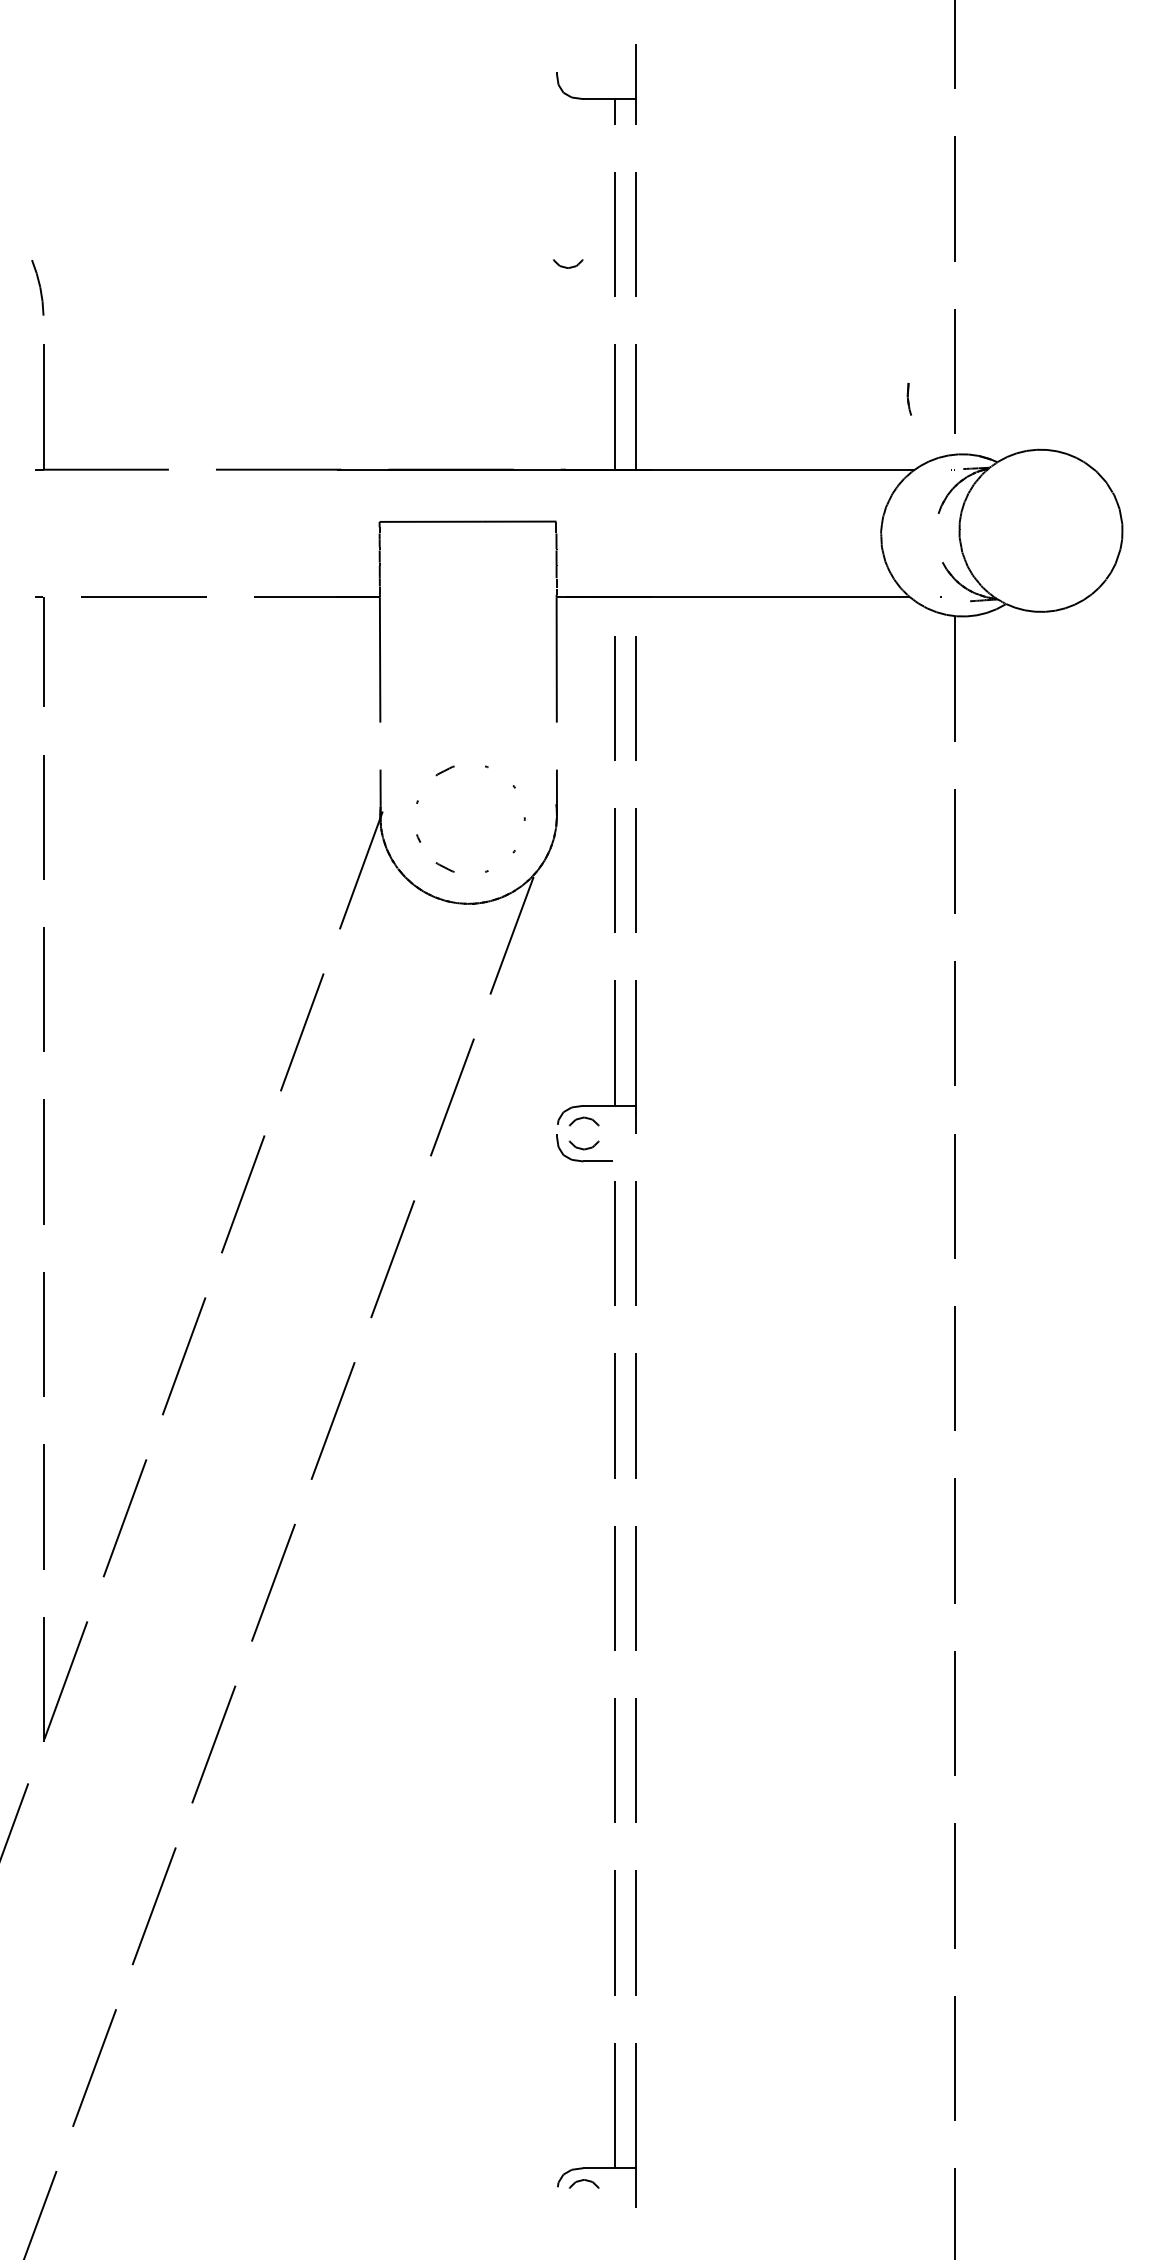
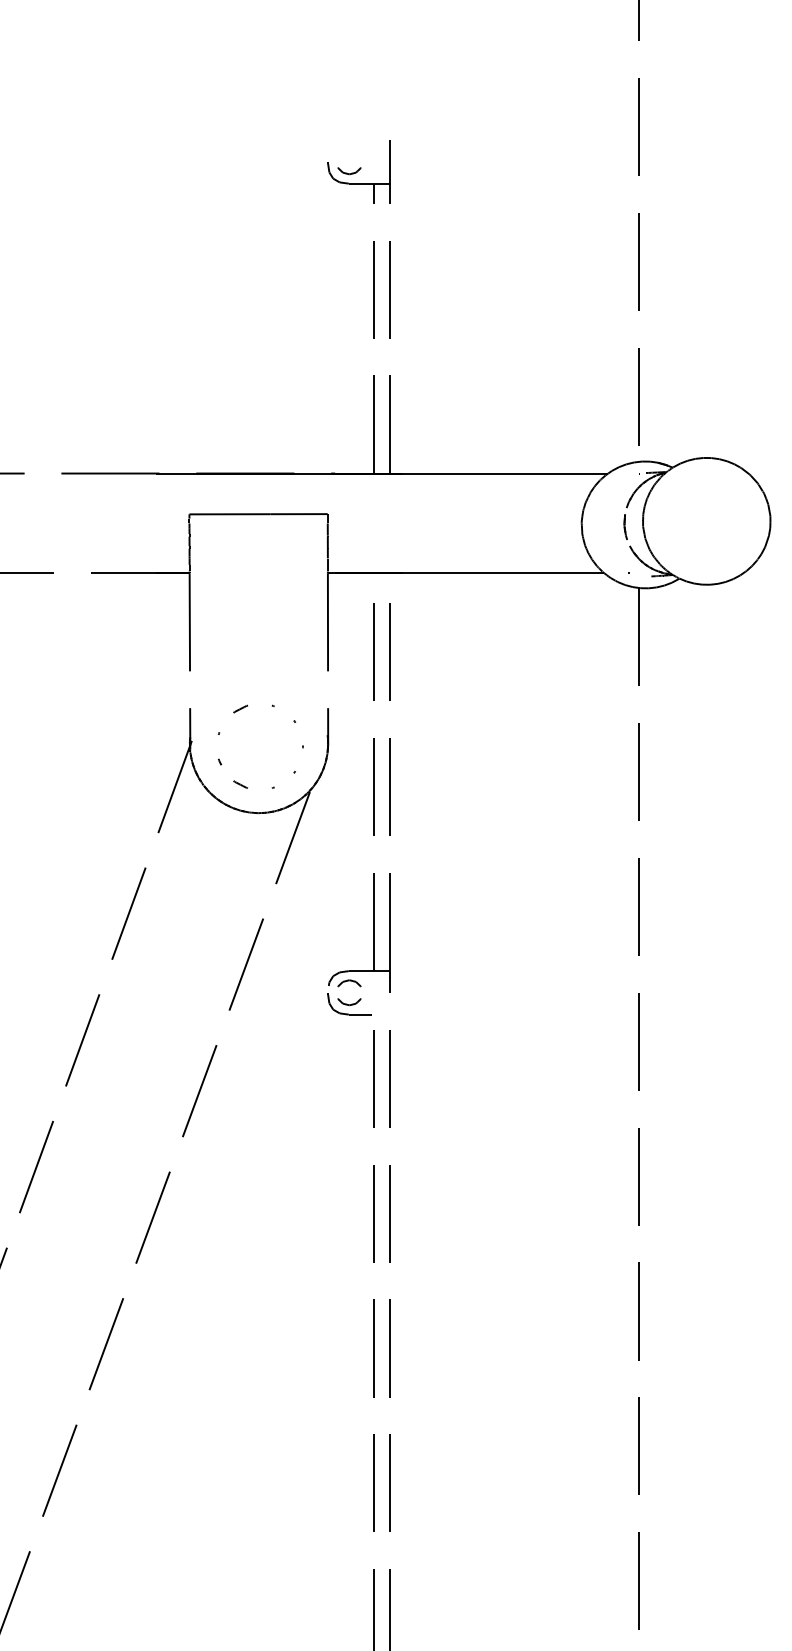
part: (567, 263) -> (348, 170), moved
part: (908, 399) -> (625, 527), moved

